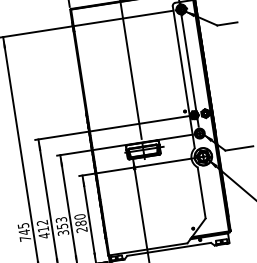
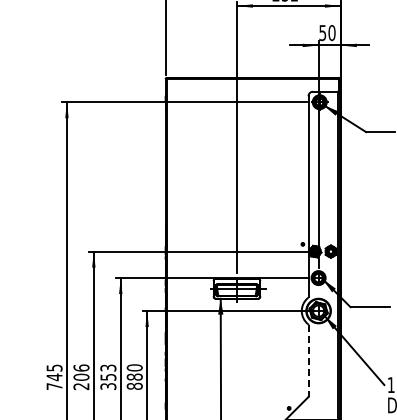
line: (201, 192) -> (308, 360), solid -> dashed
text: (43, 229) -> (81, 377), 412 -> 206
text: (81, 229) -> (134, 385), 280 -> 880

